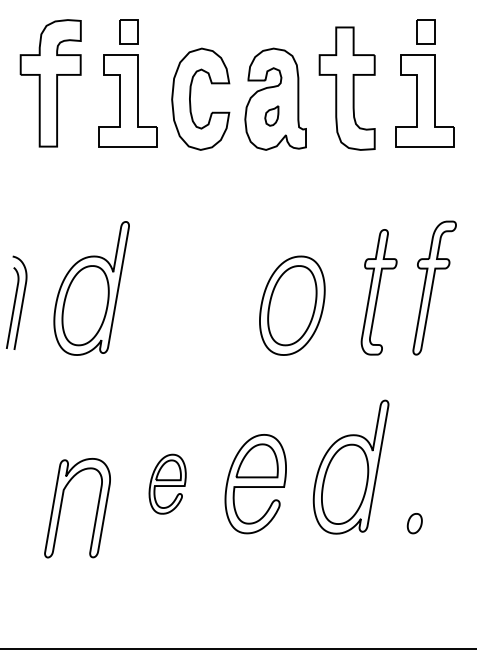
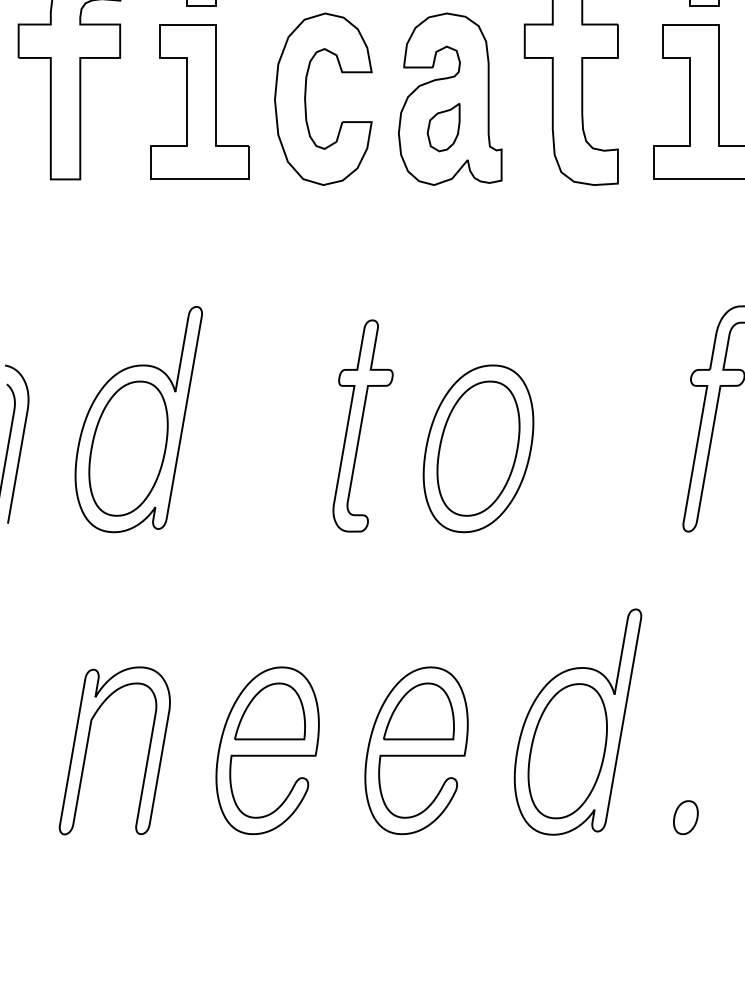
part: (271, 115) -> (443, 126), size x1.43
part: (378, 292) -> (361, 426), moved
part: (167, 484) -> (267, 751), size x1.67
part: (62, 504) -> (89, 744), moved

